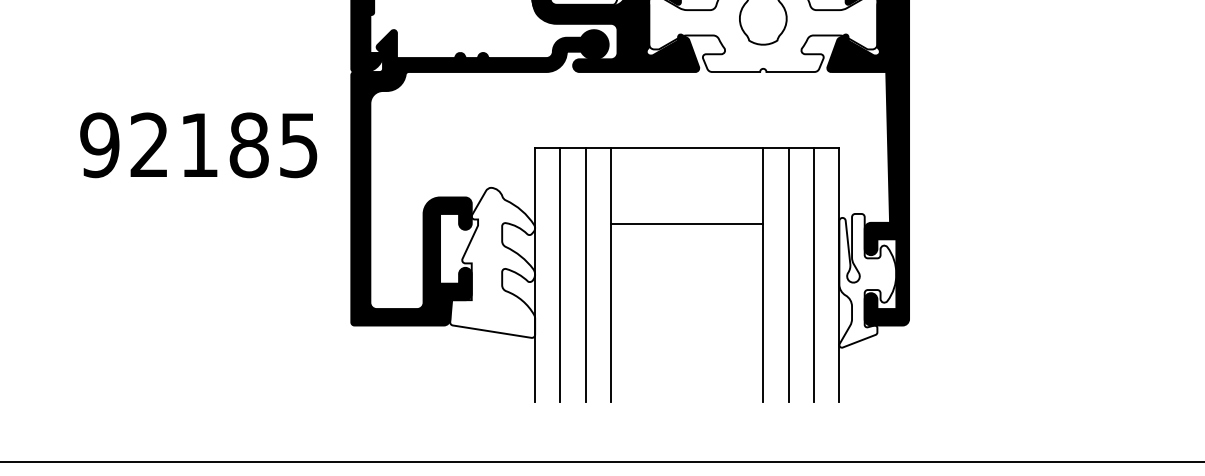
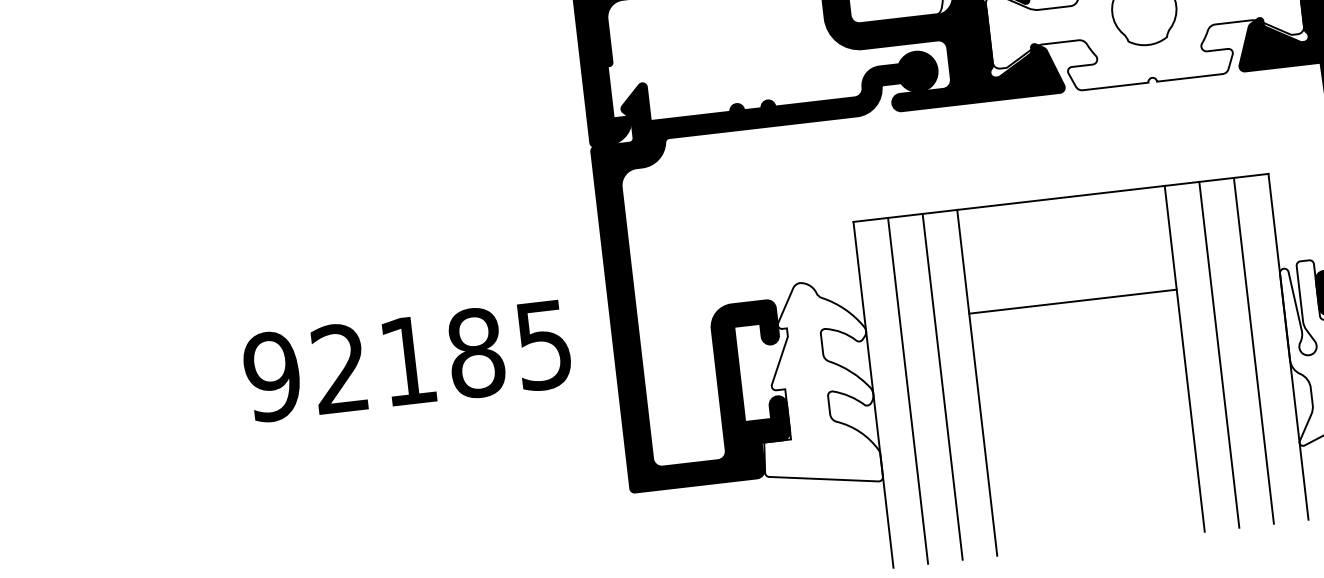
text: (198, 145) -> (407, 361), moved

